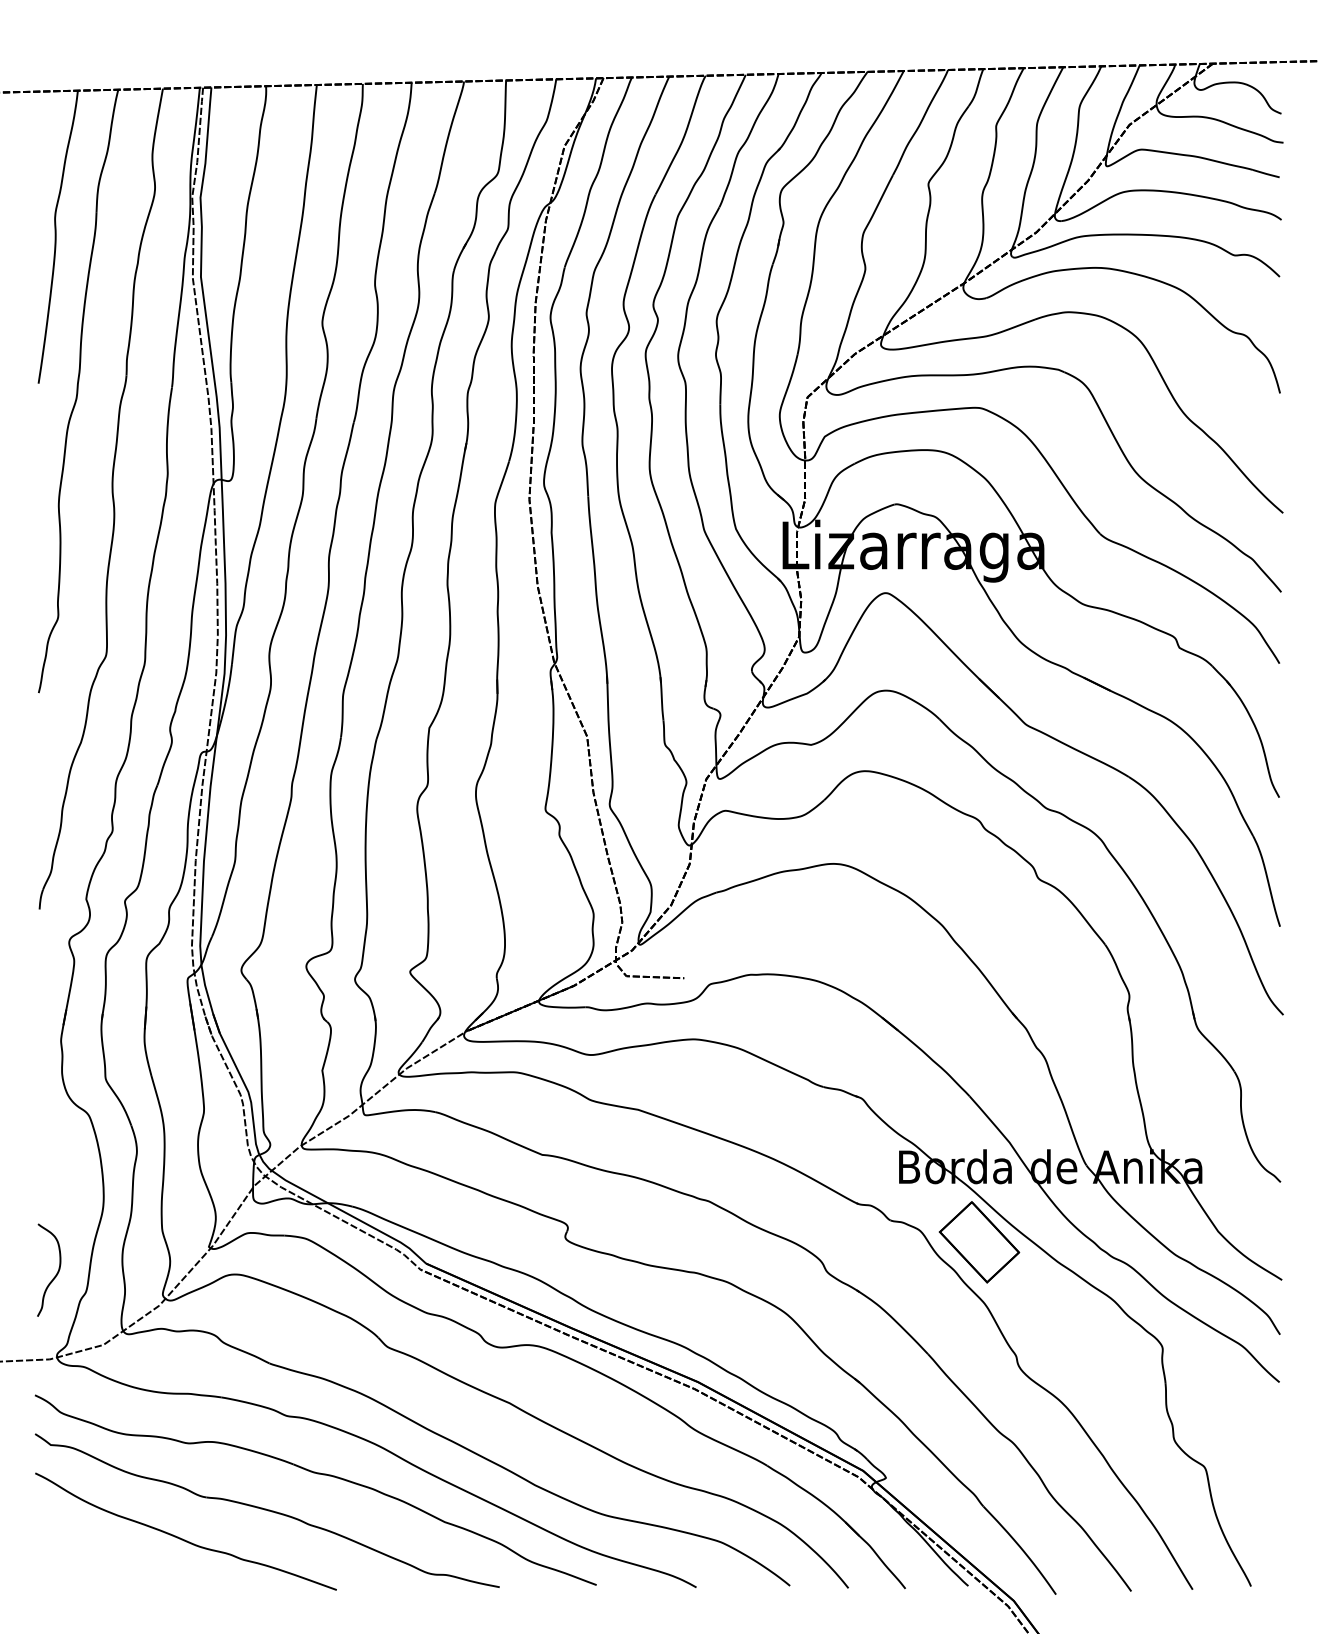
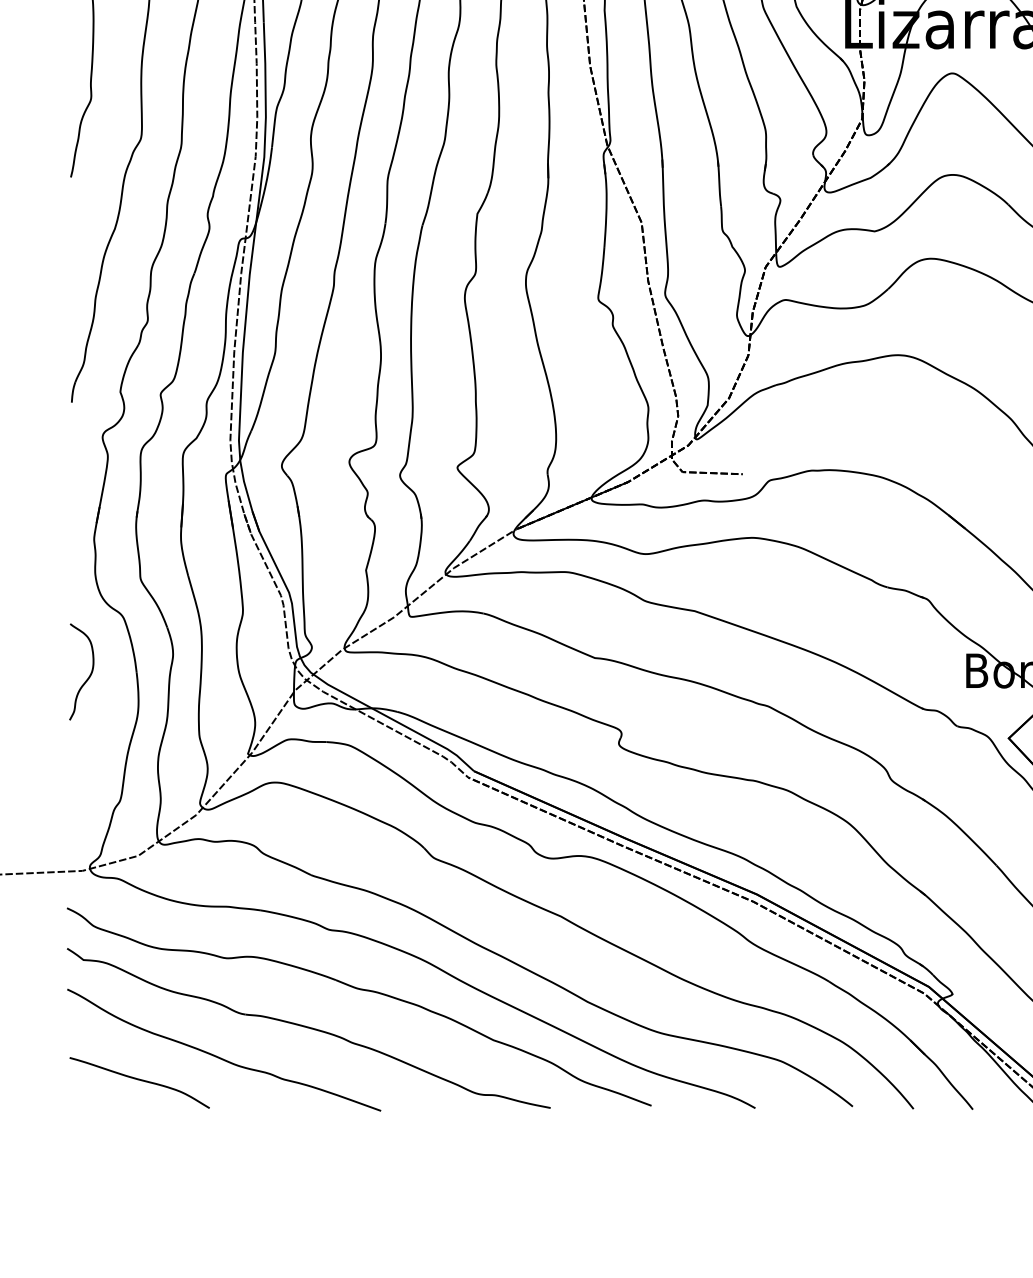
curve: (55, 1274) -> (88, 676), moved
curve: (105, 1561) -> (140, 1081), added

